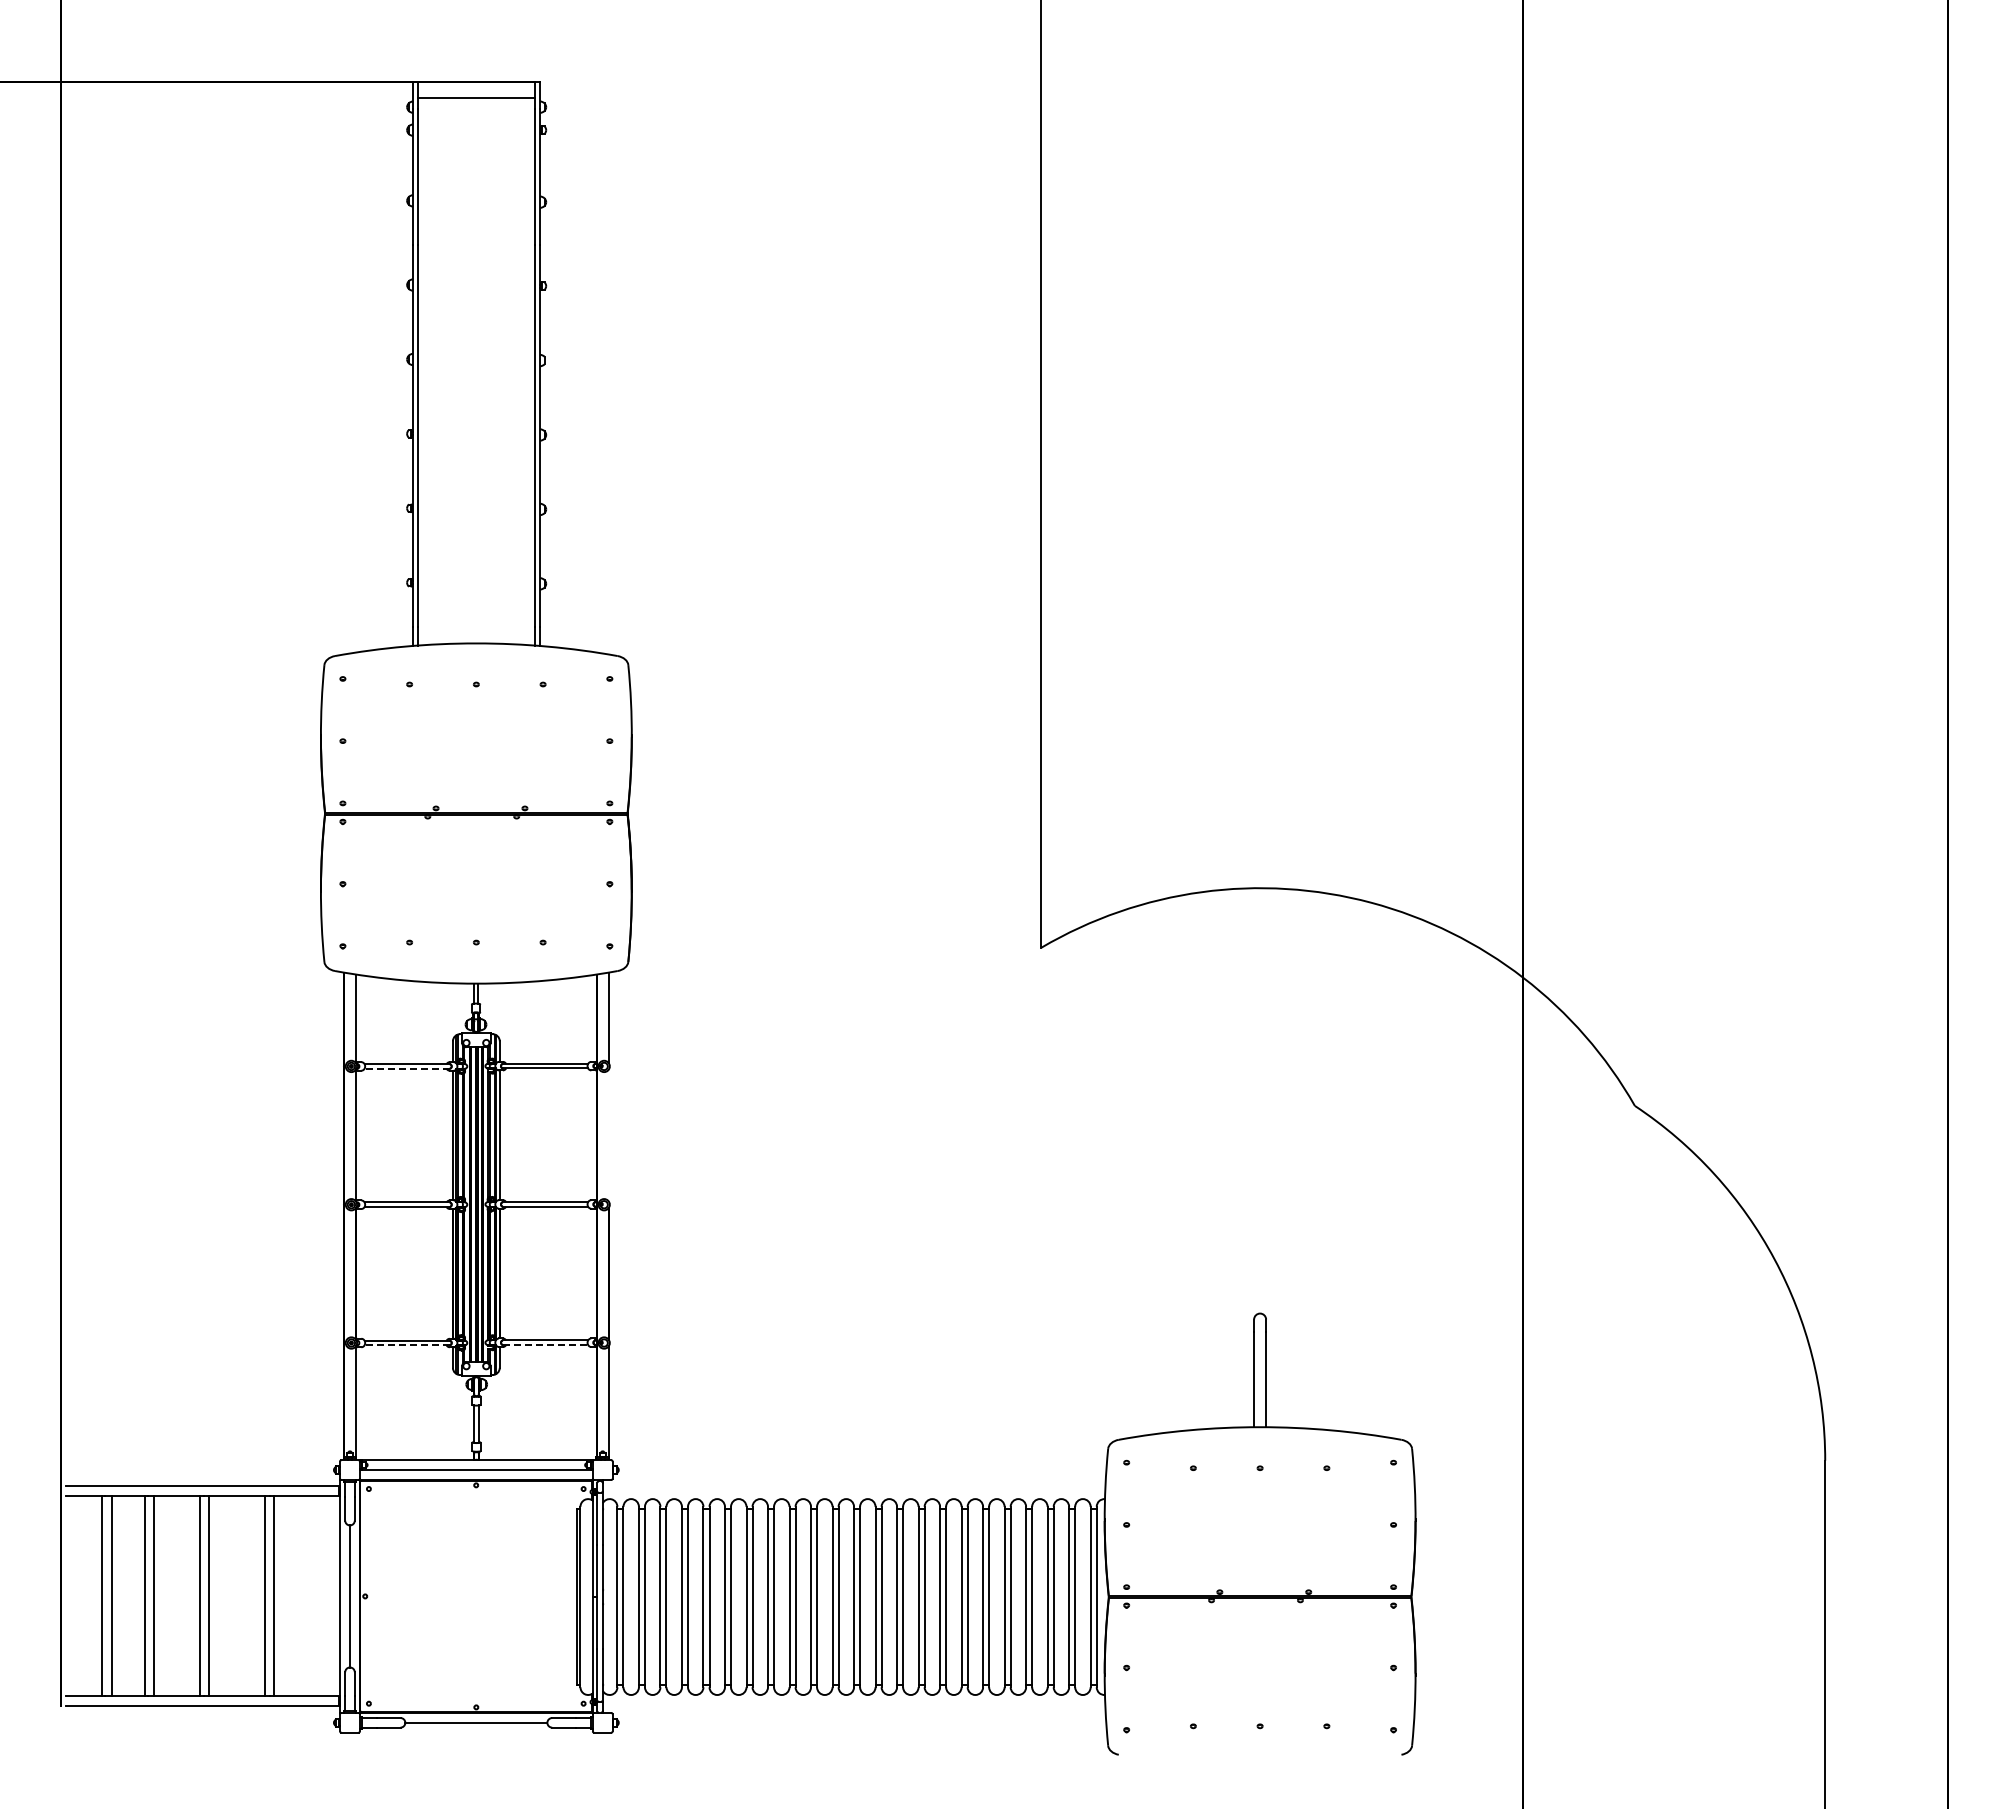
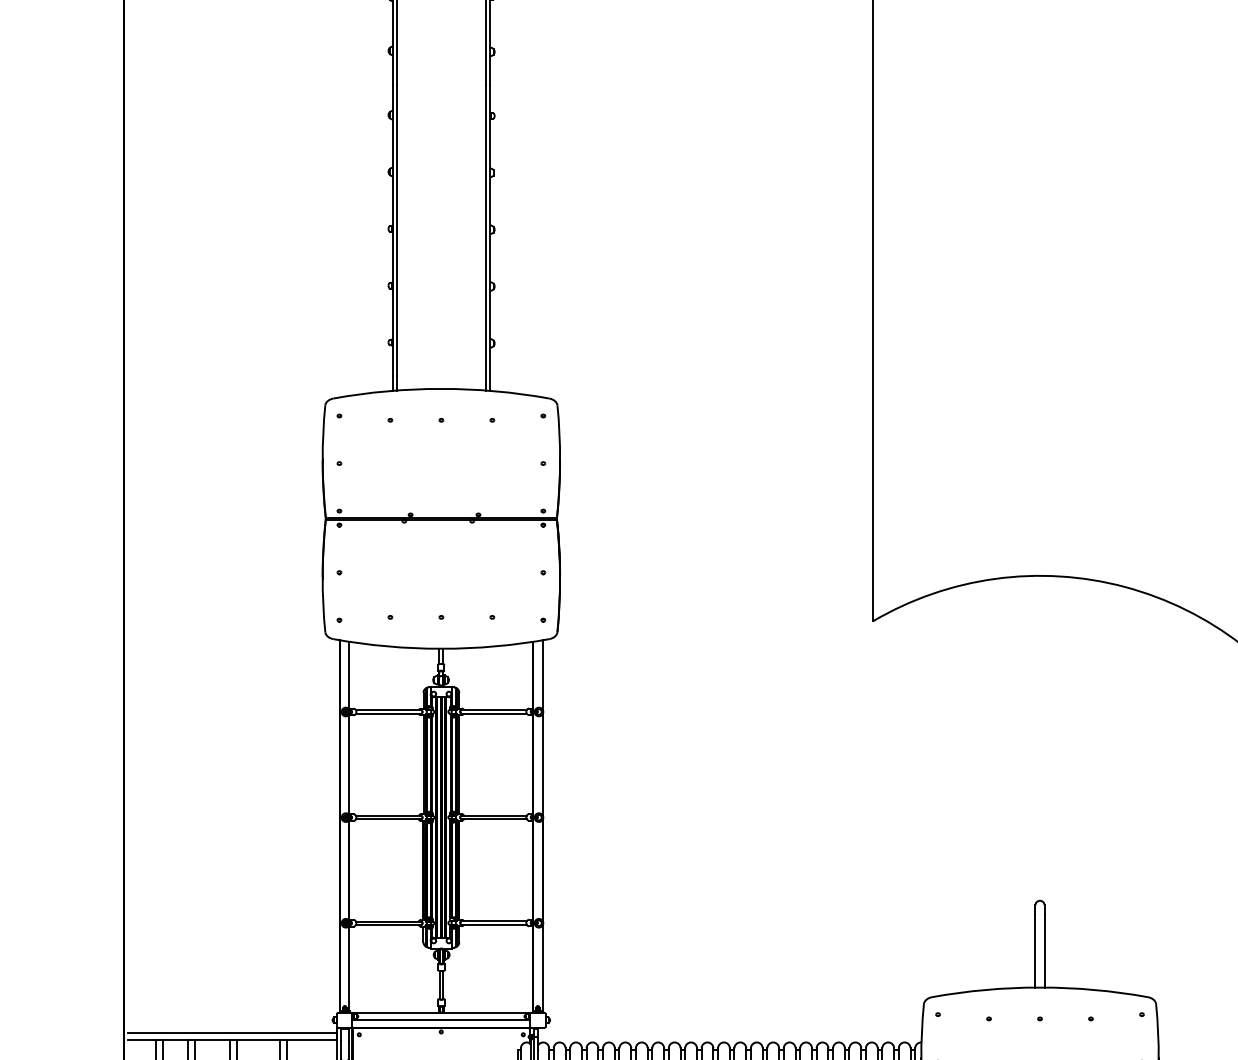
line: (407, 1068) -> (388, 713), dashed -> solid
line: (608, 1135) -> (542, 764), added
line: (407, 1345) -> (388, 925), dashed -> solid
line: (545, 1345) -> (494, 925), dashed -> solid

